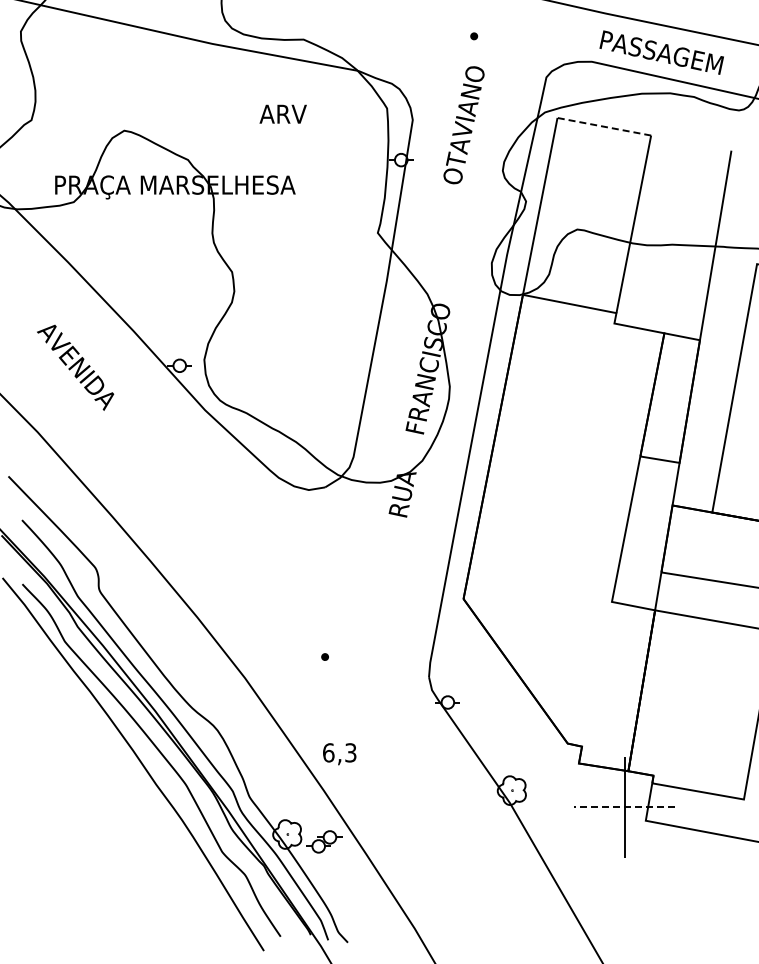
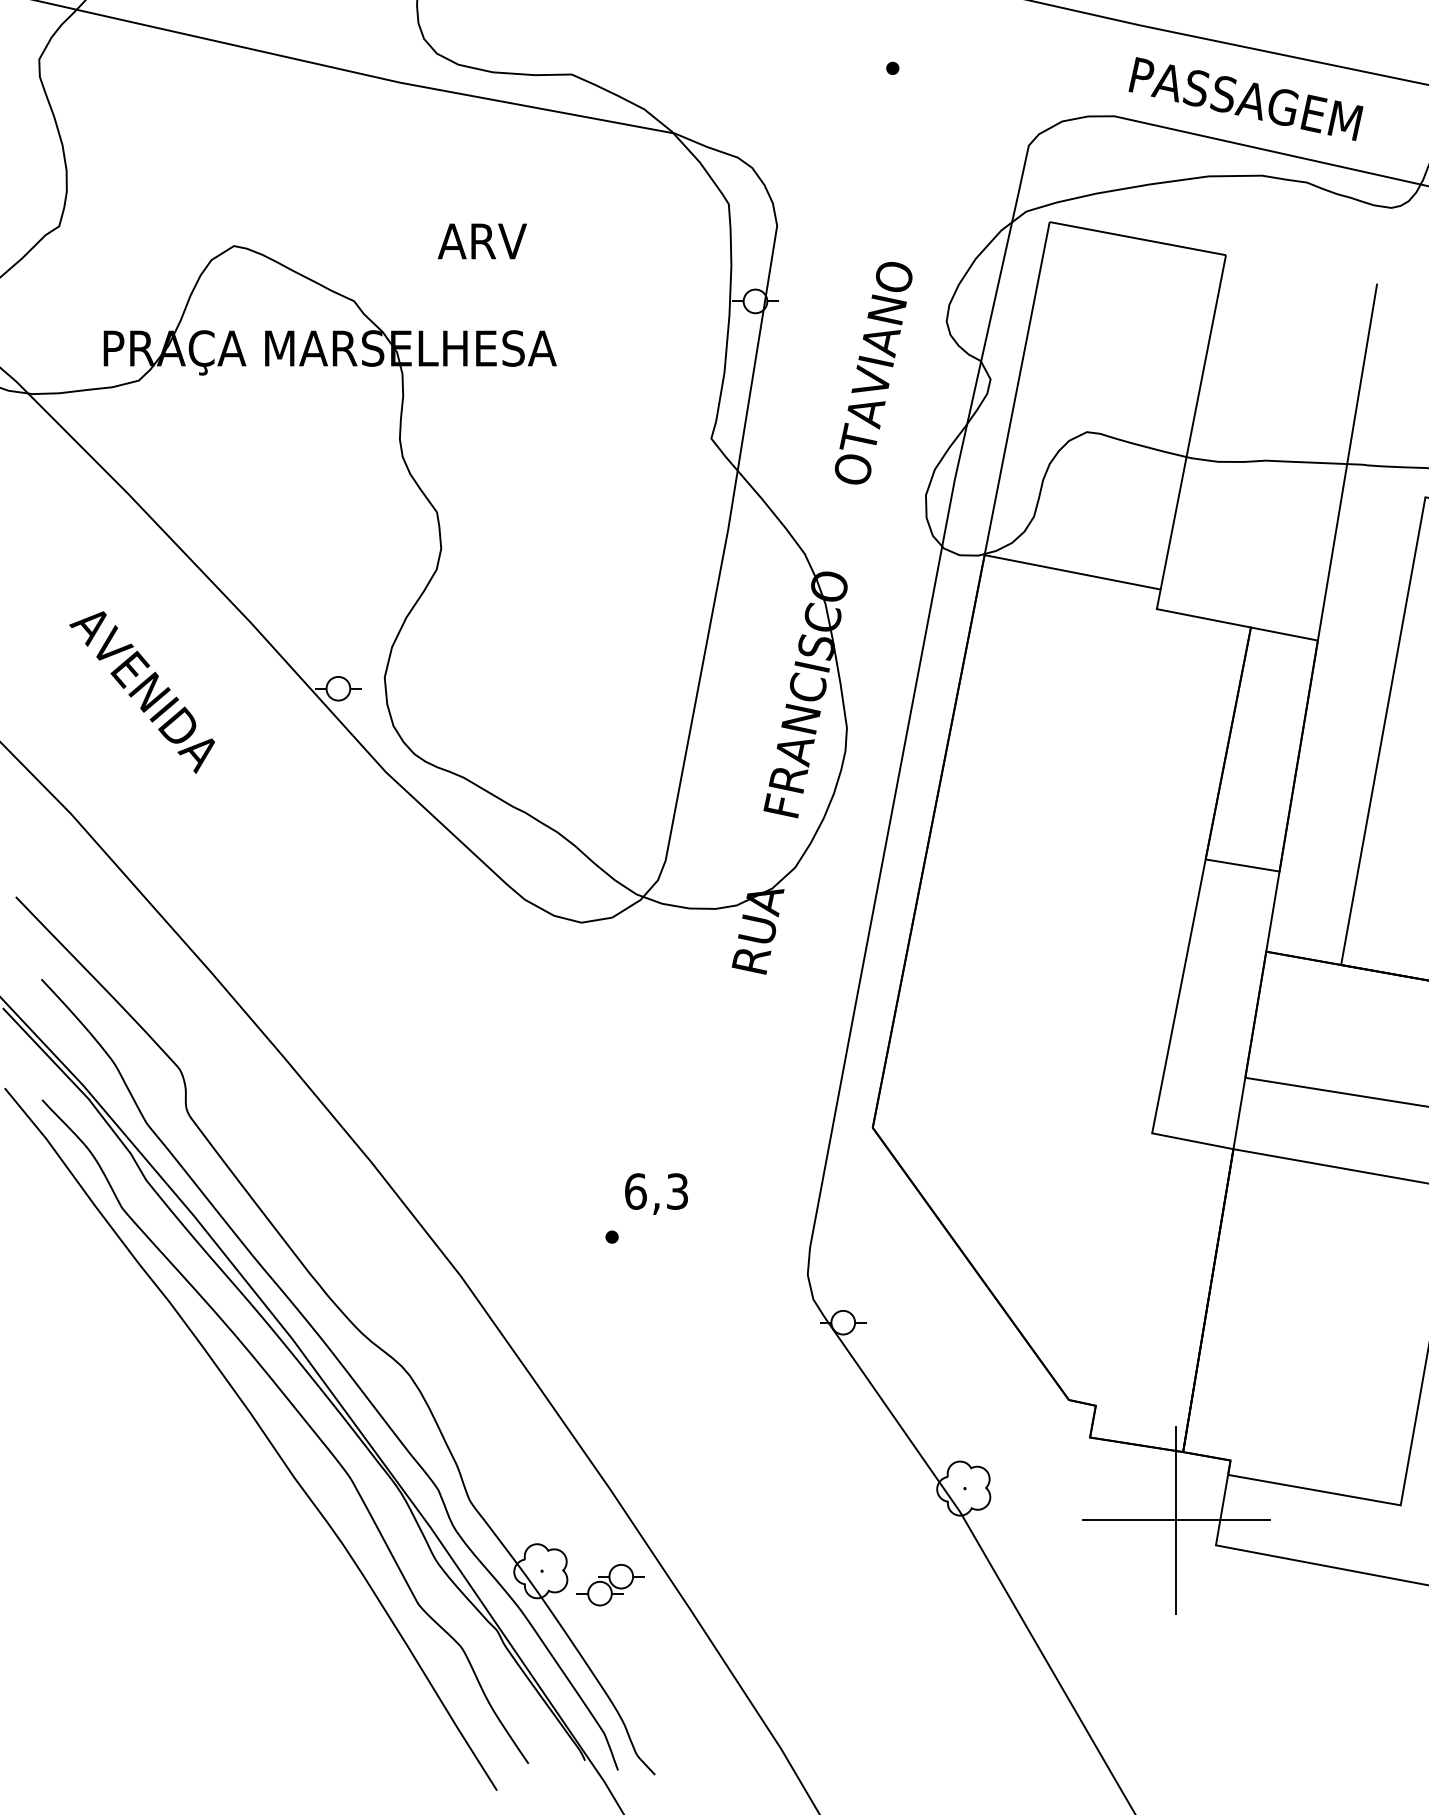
text: (282, 113) -> (481, 240), moved
text: (463, 125) -> (872, 373), moved
line: (604, 126) -> (1138, 238), dashed -> solid
text: (339, 754) -> (656, 1194), moved
line: (624, 807) -> (1175, 1520), dashed -> solid

